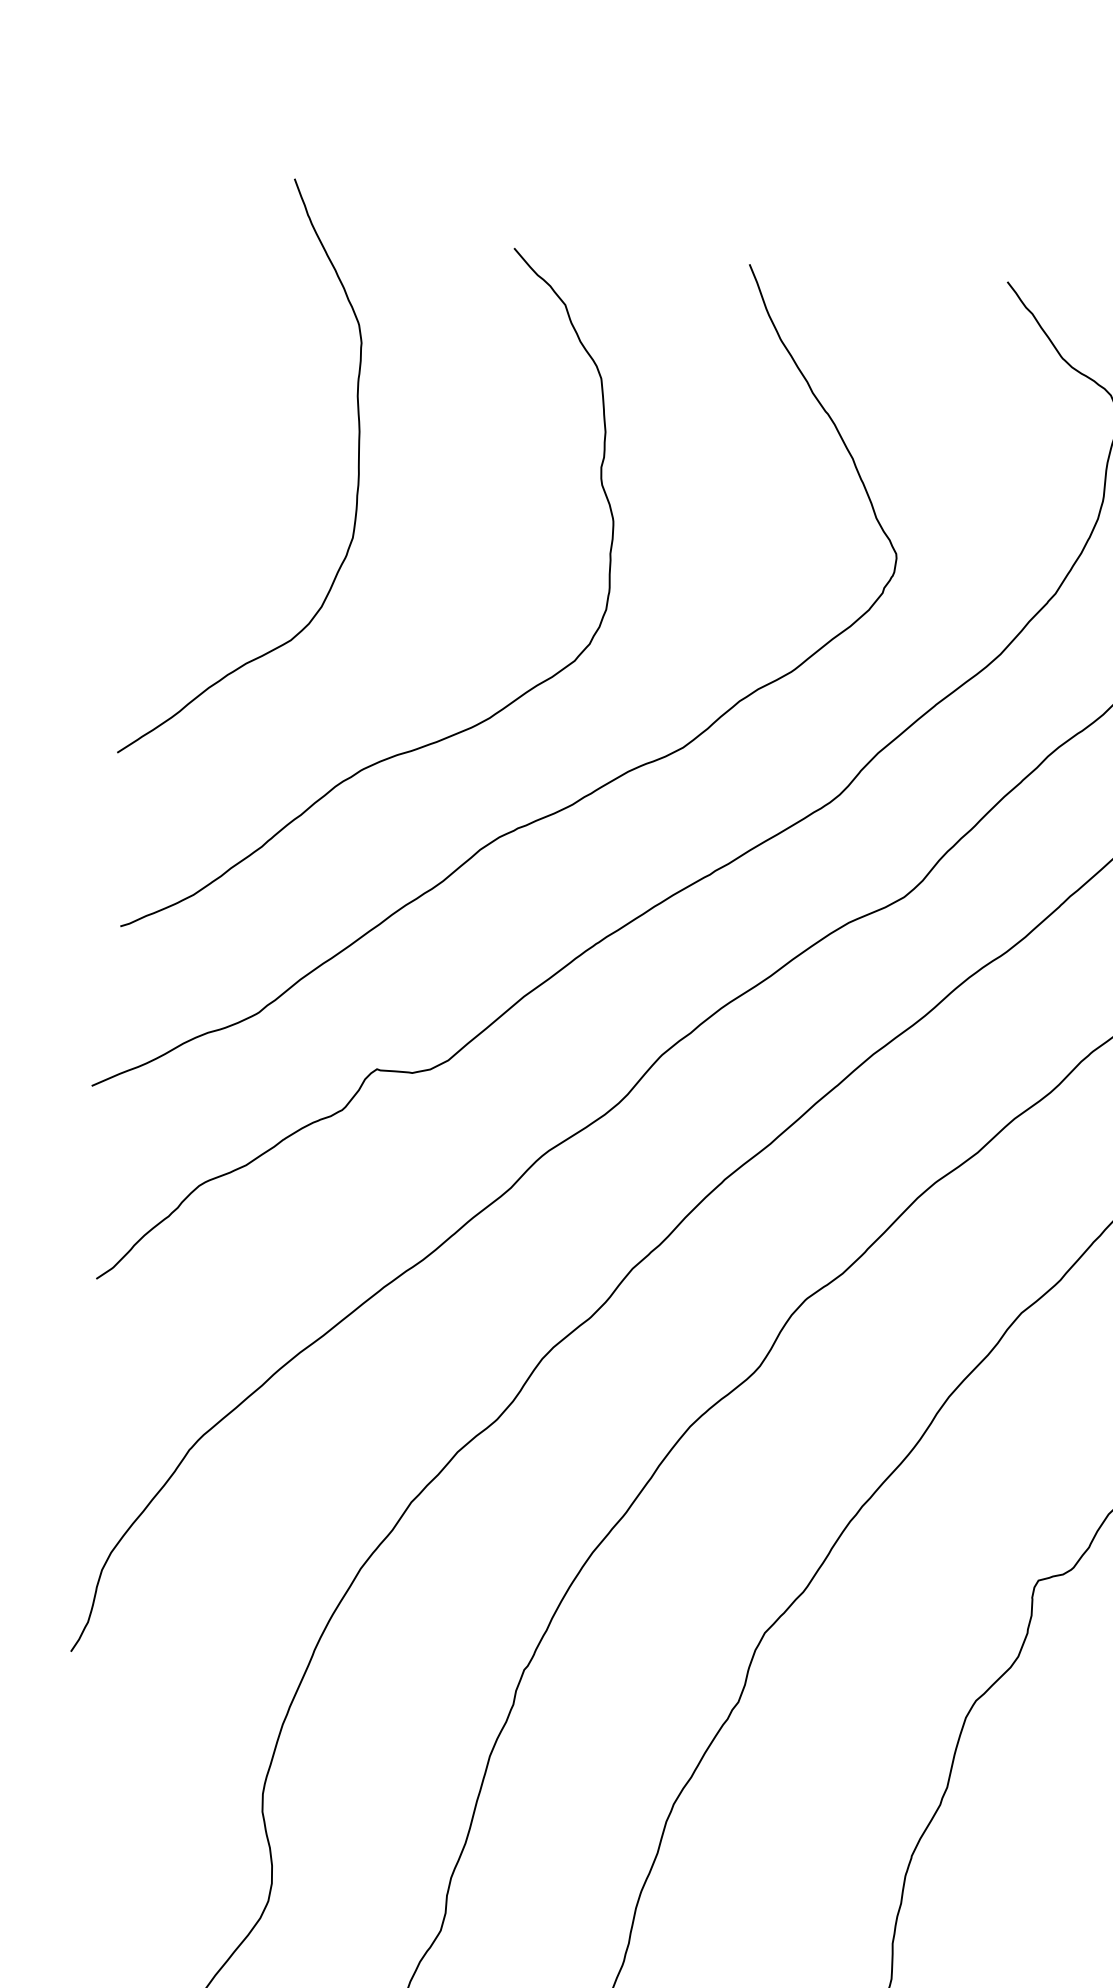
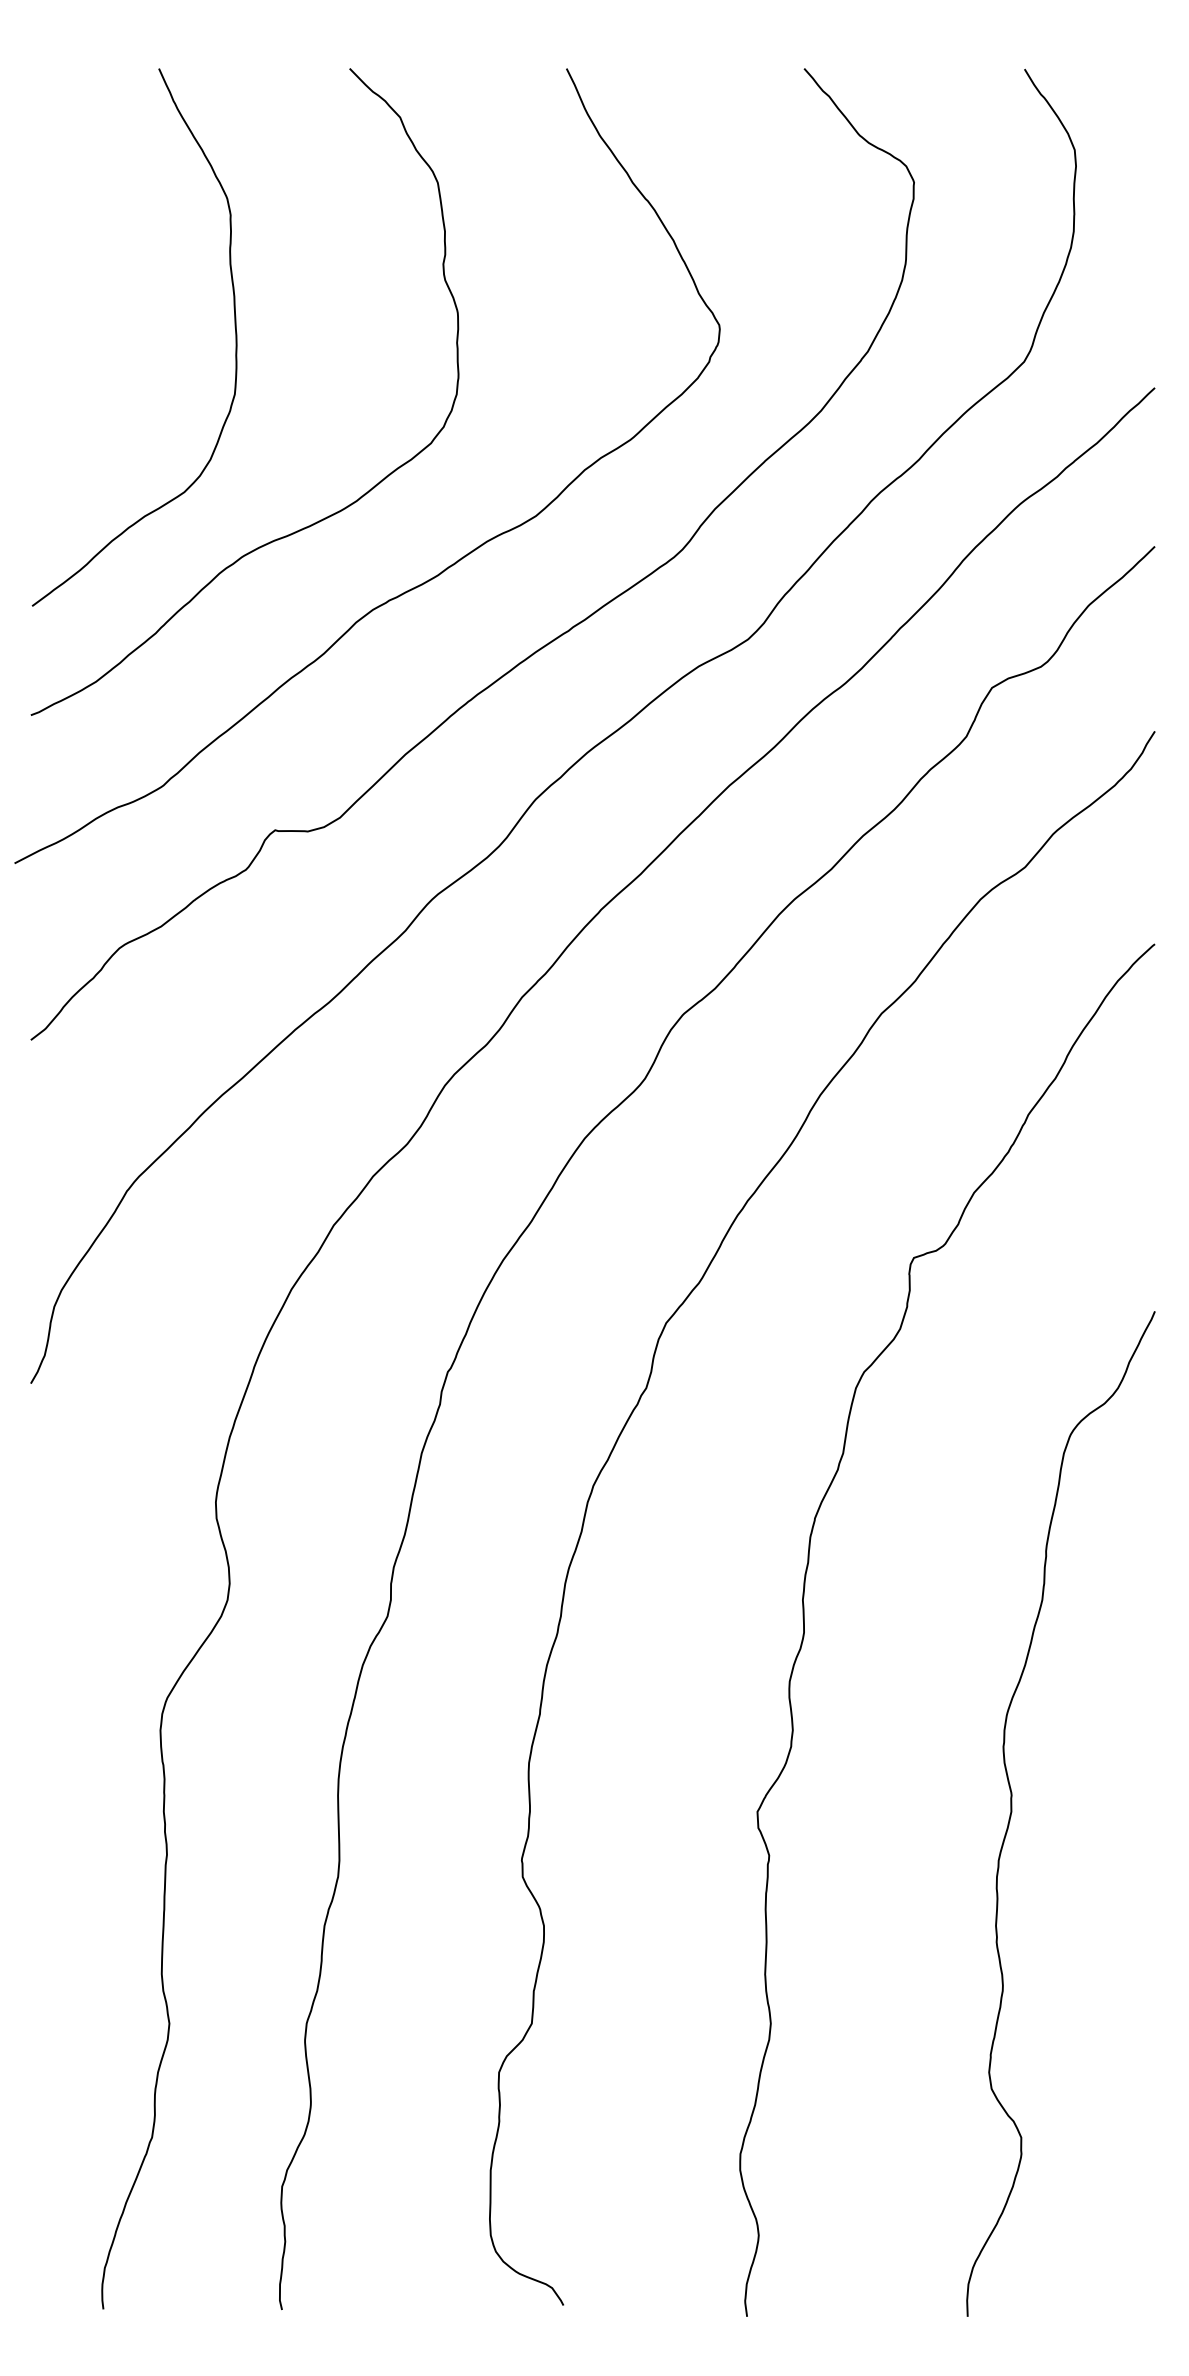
curve: (357, 465) -> (234, 327), moved

